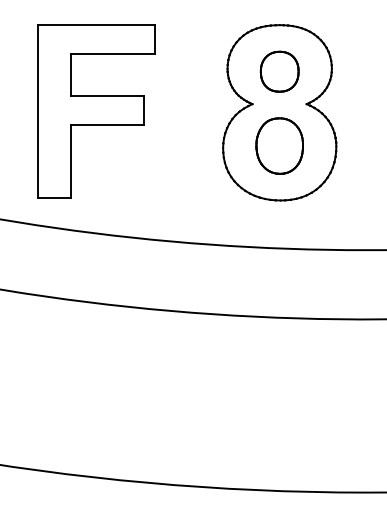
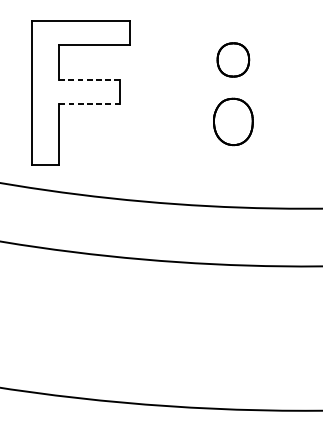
line: (107, 96) -> (89, 80), solid -> dashed
part: (279, 112) -> (233, 93), removed
line: (107, 125) -> (89, 104), solid -> dashed

